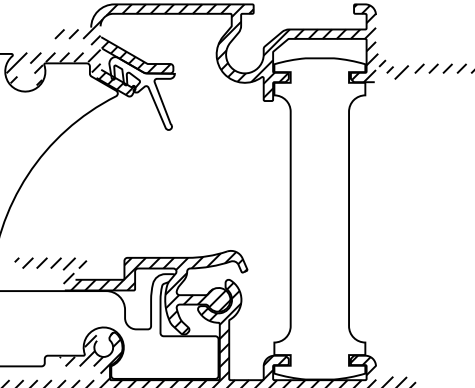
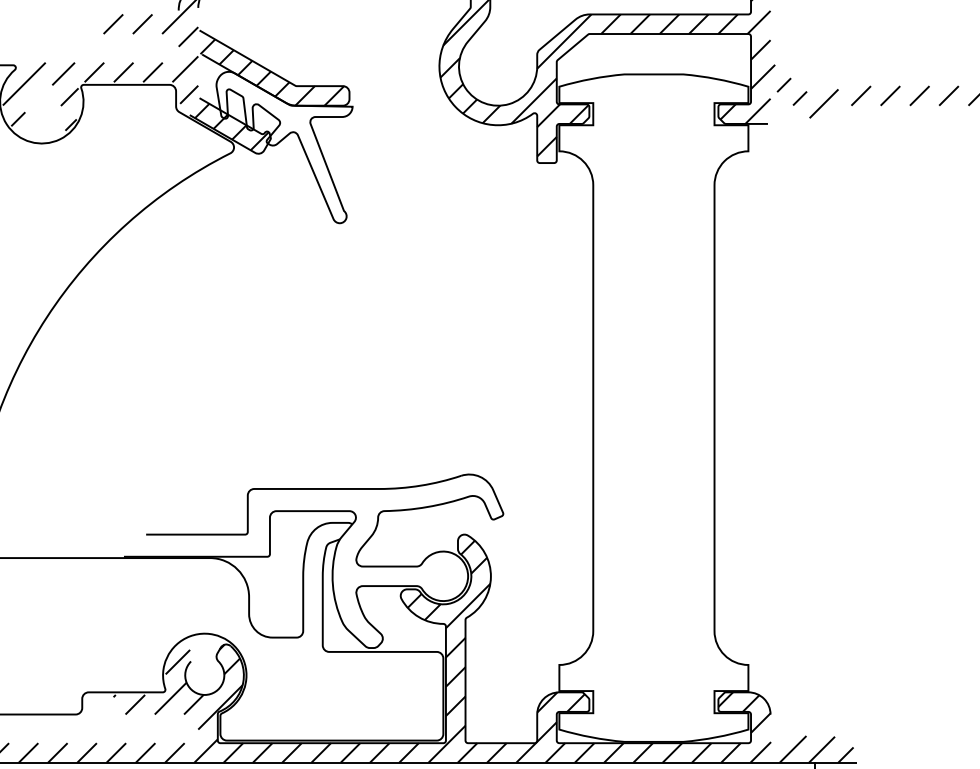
hatch: (130, 293) -> (260, 563), removed

